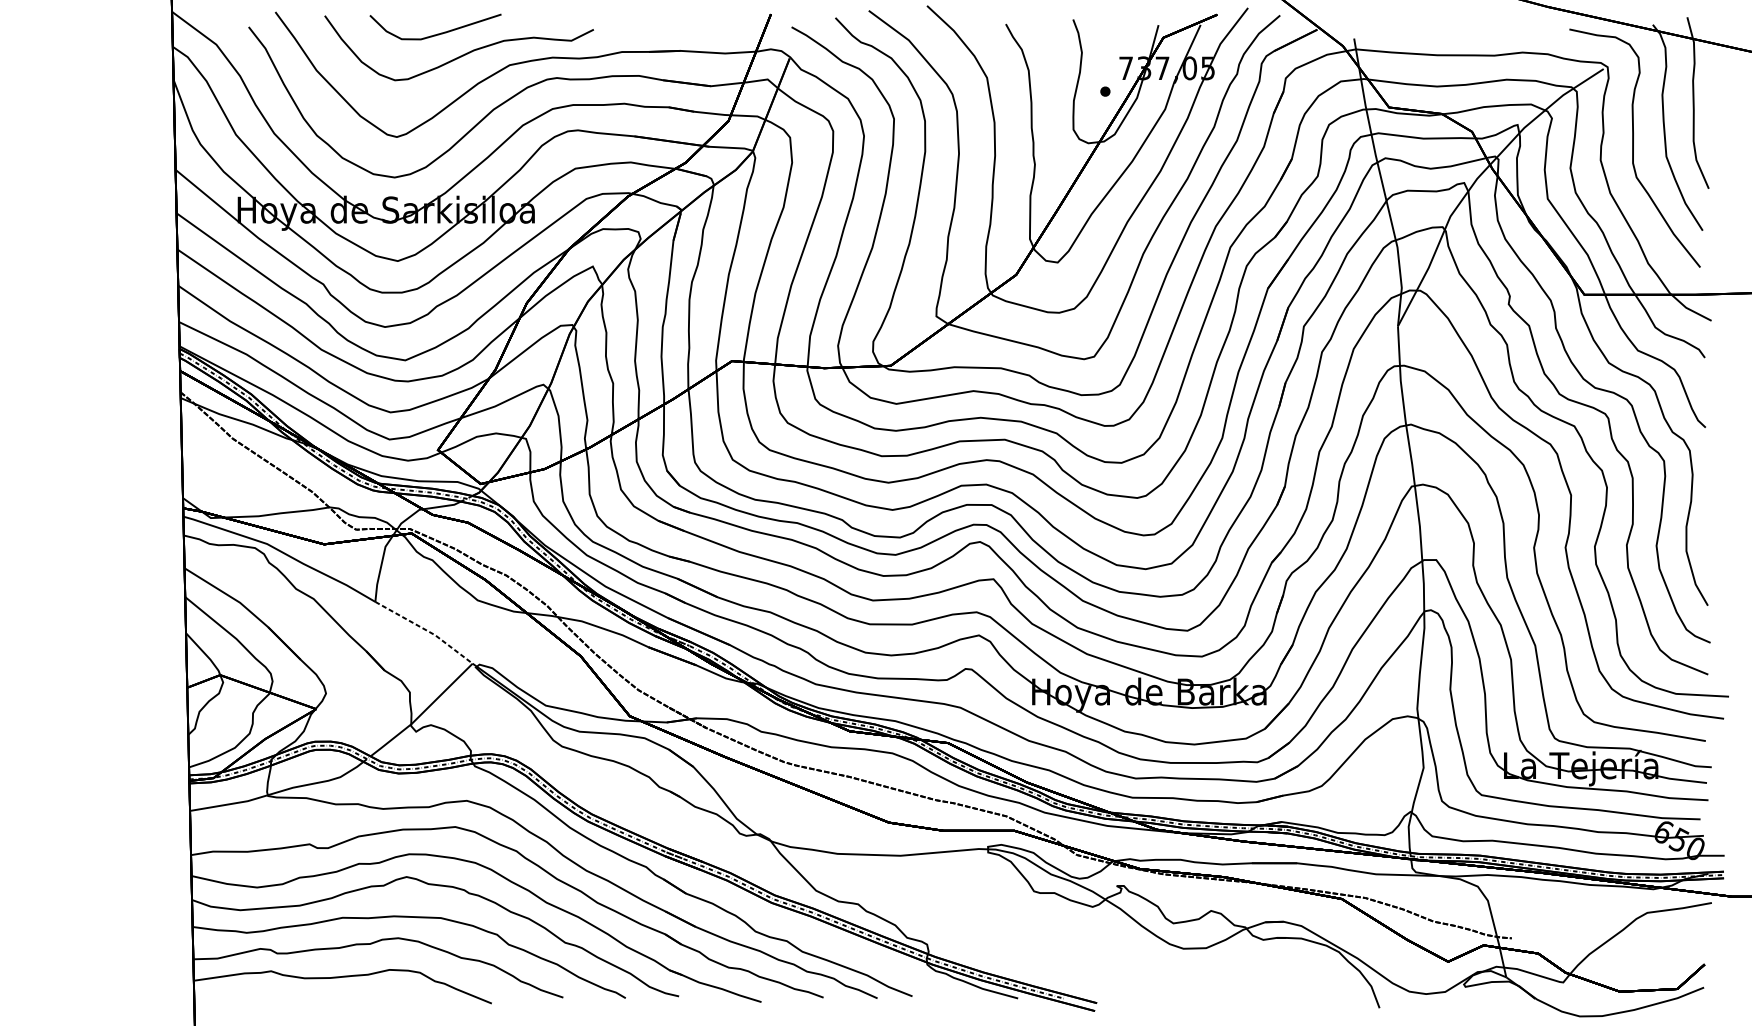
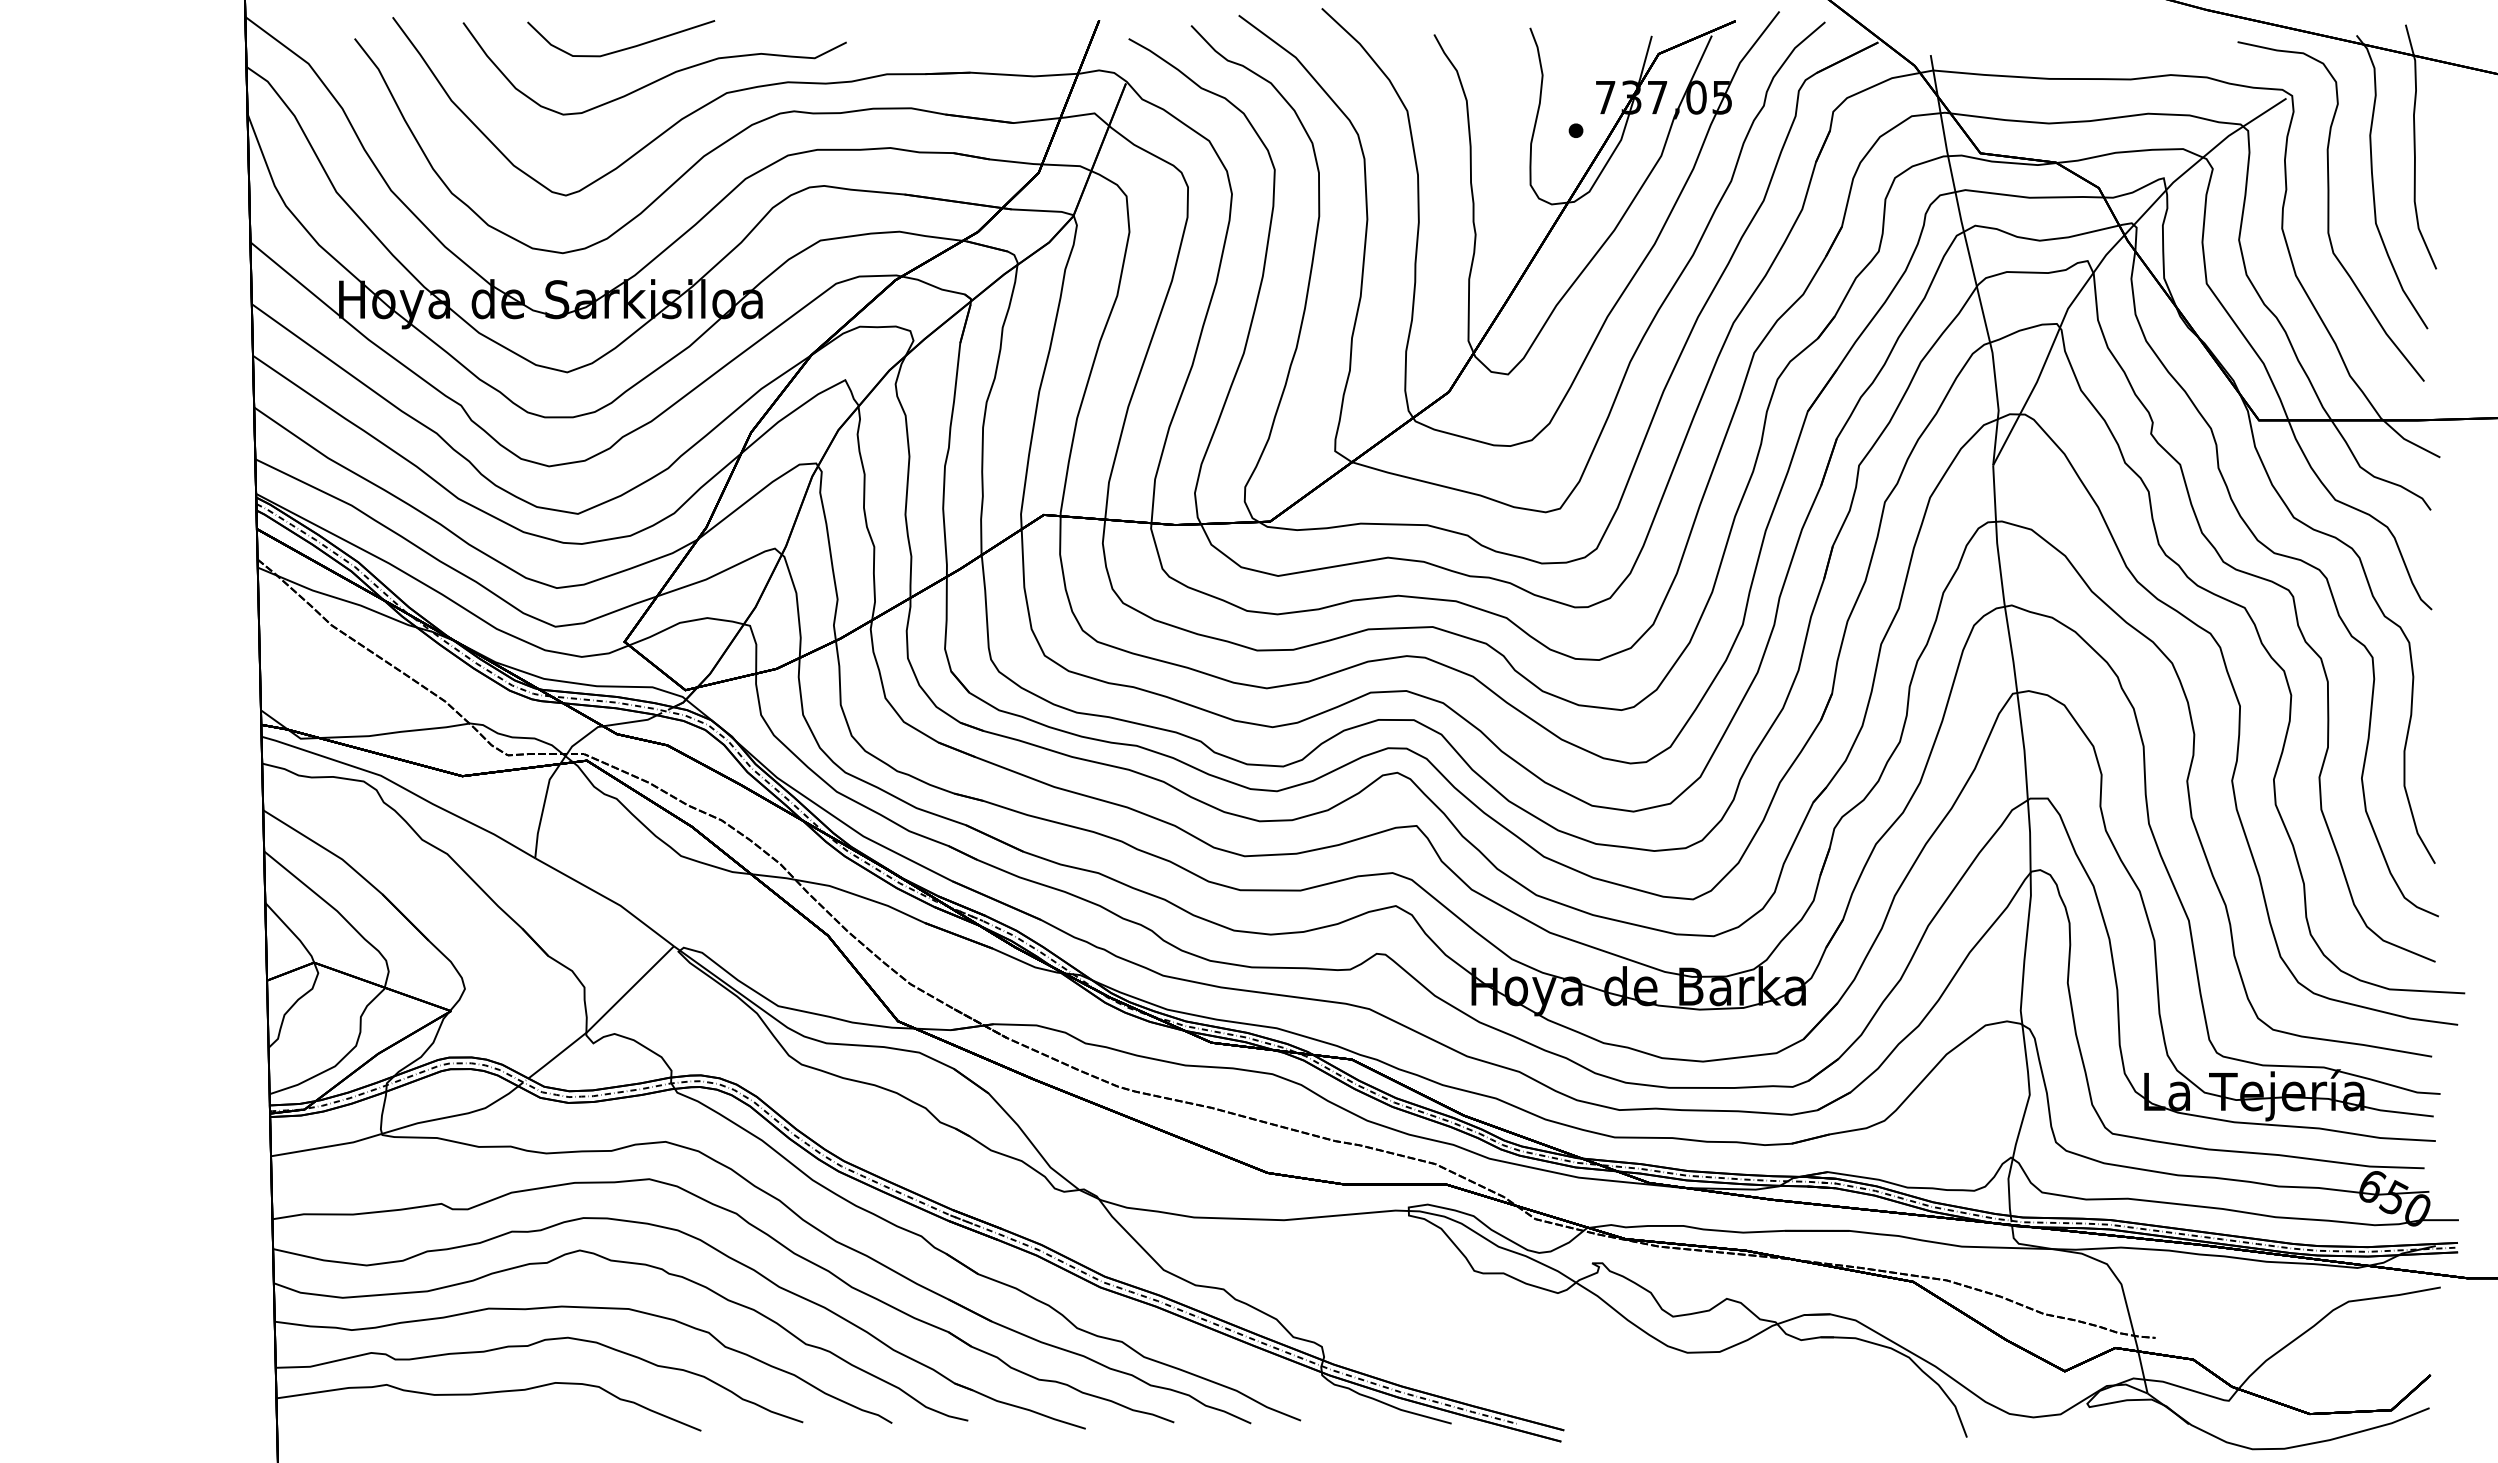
line: (426, 630) -> (608, 898), dashed -> solid

